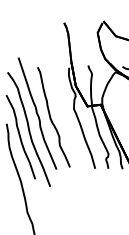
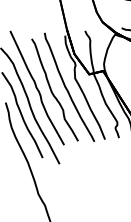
curve: (65, 116) -> (67, 87), added

